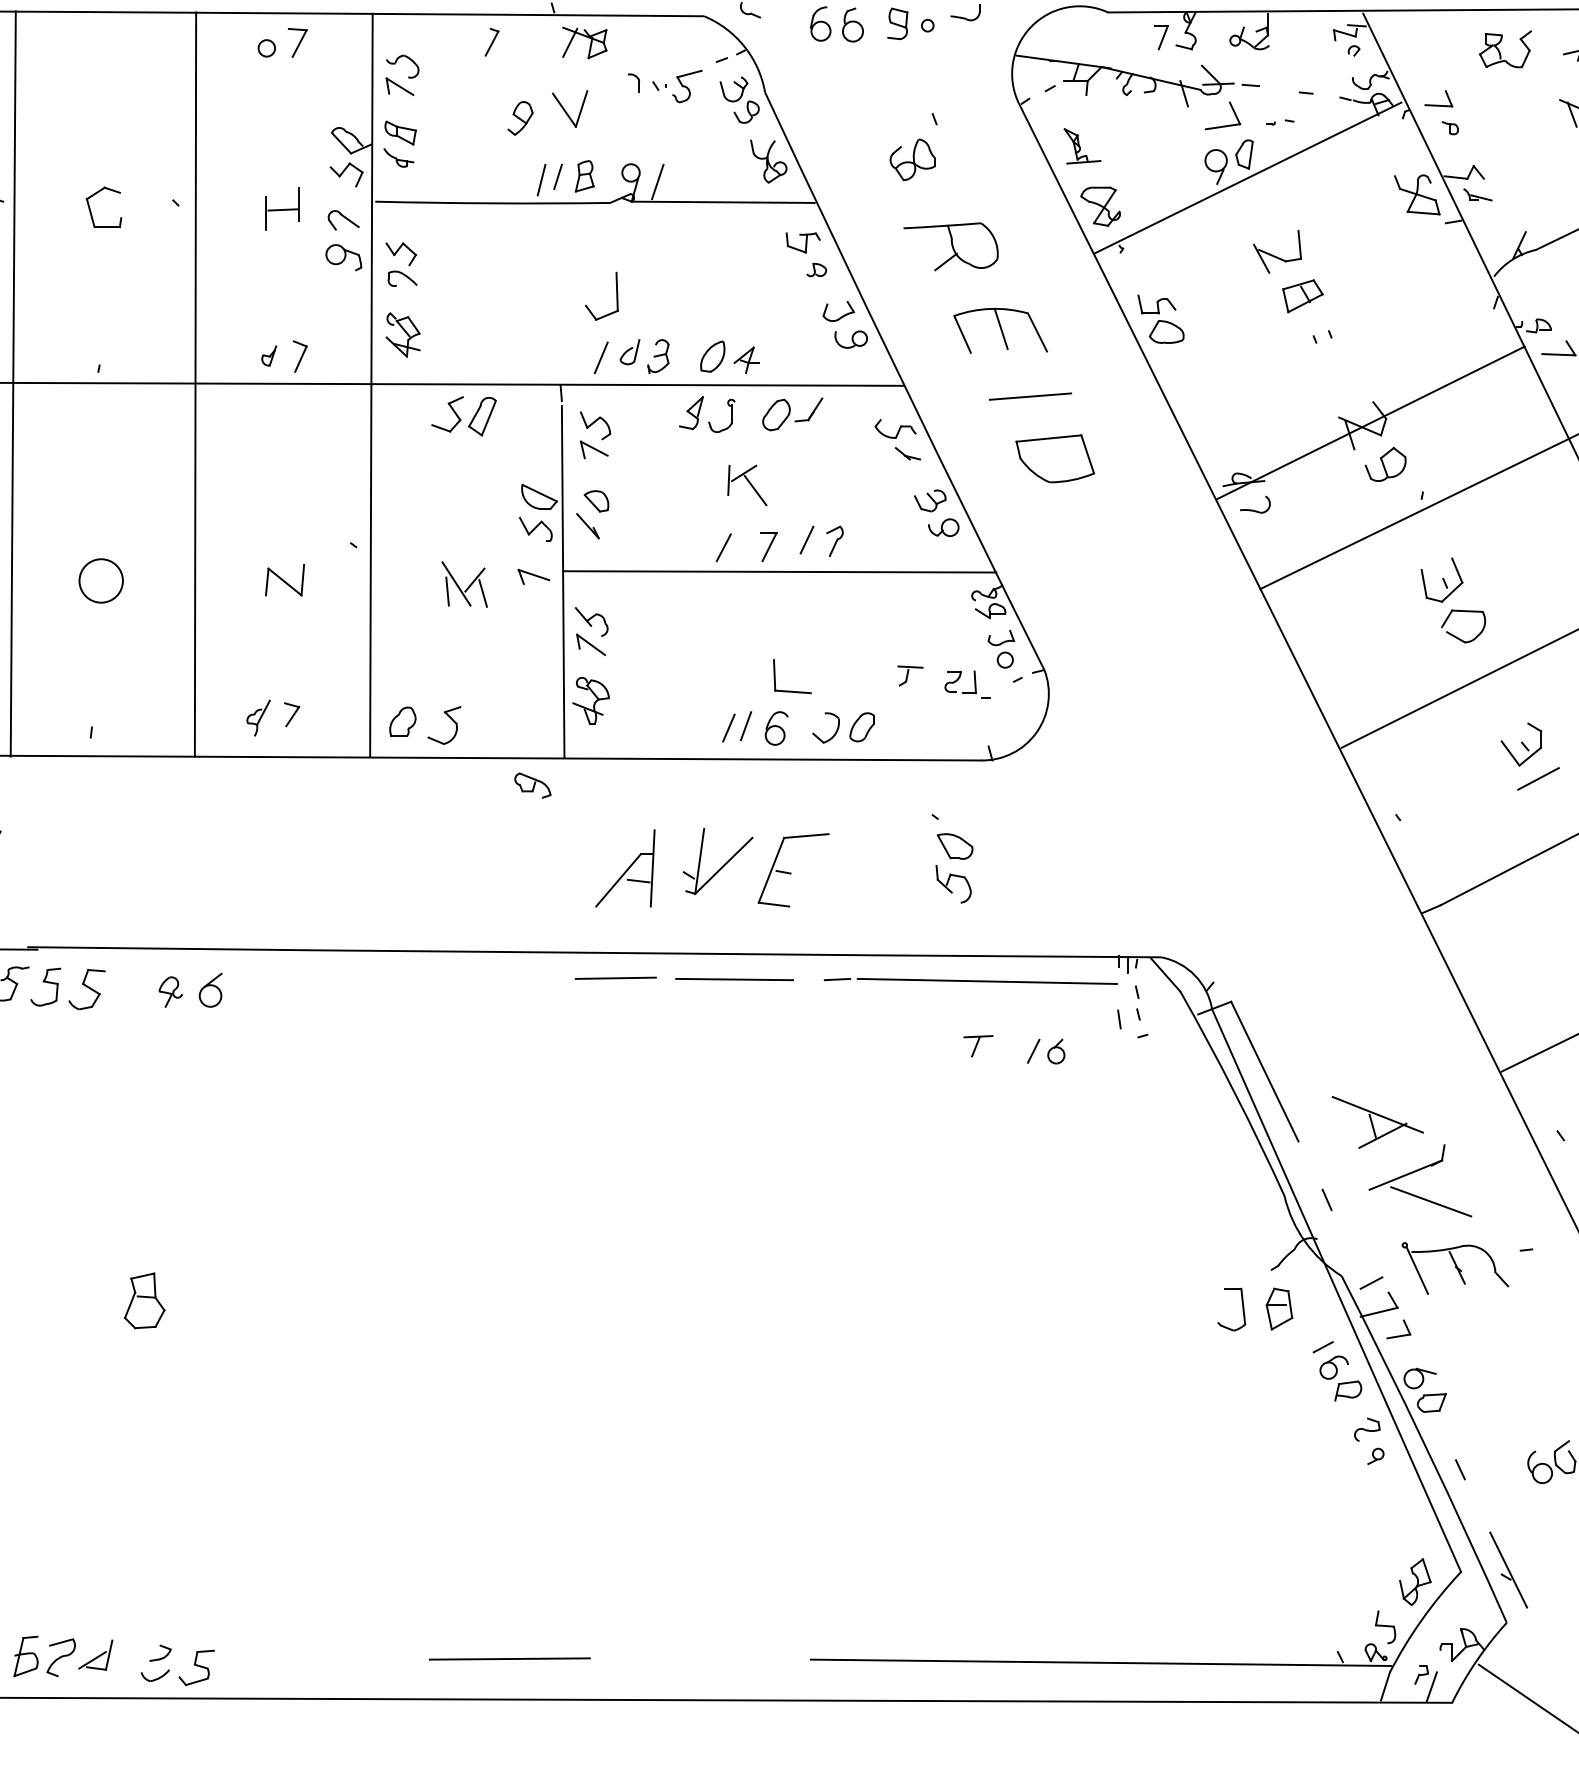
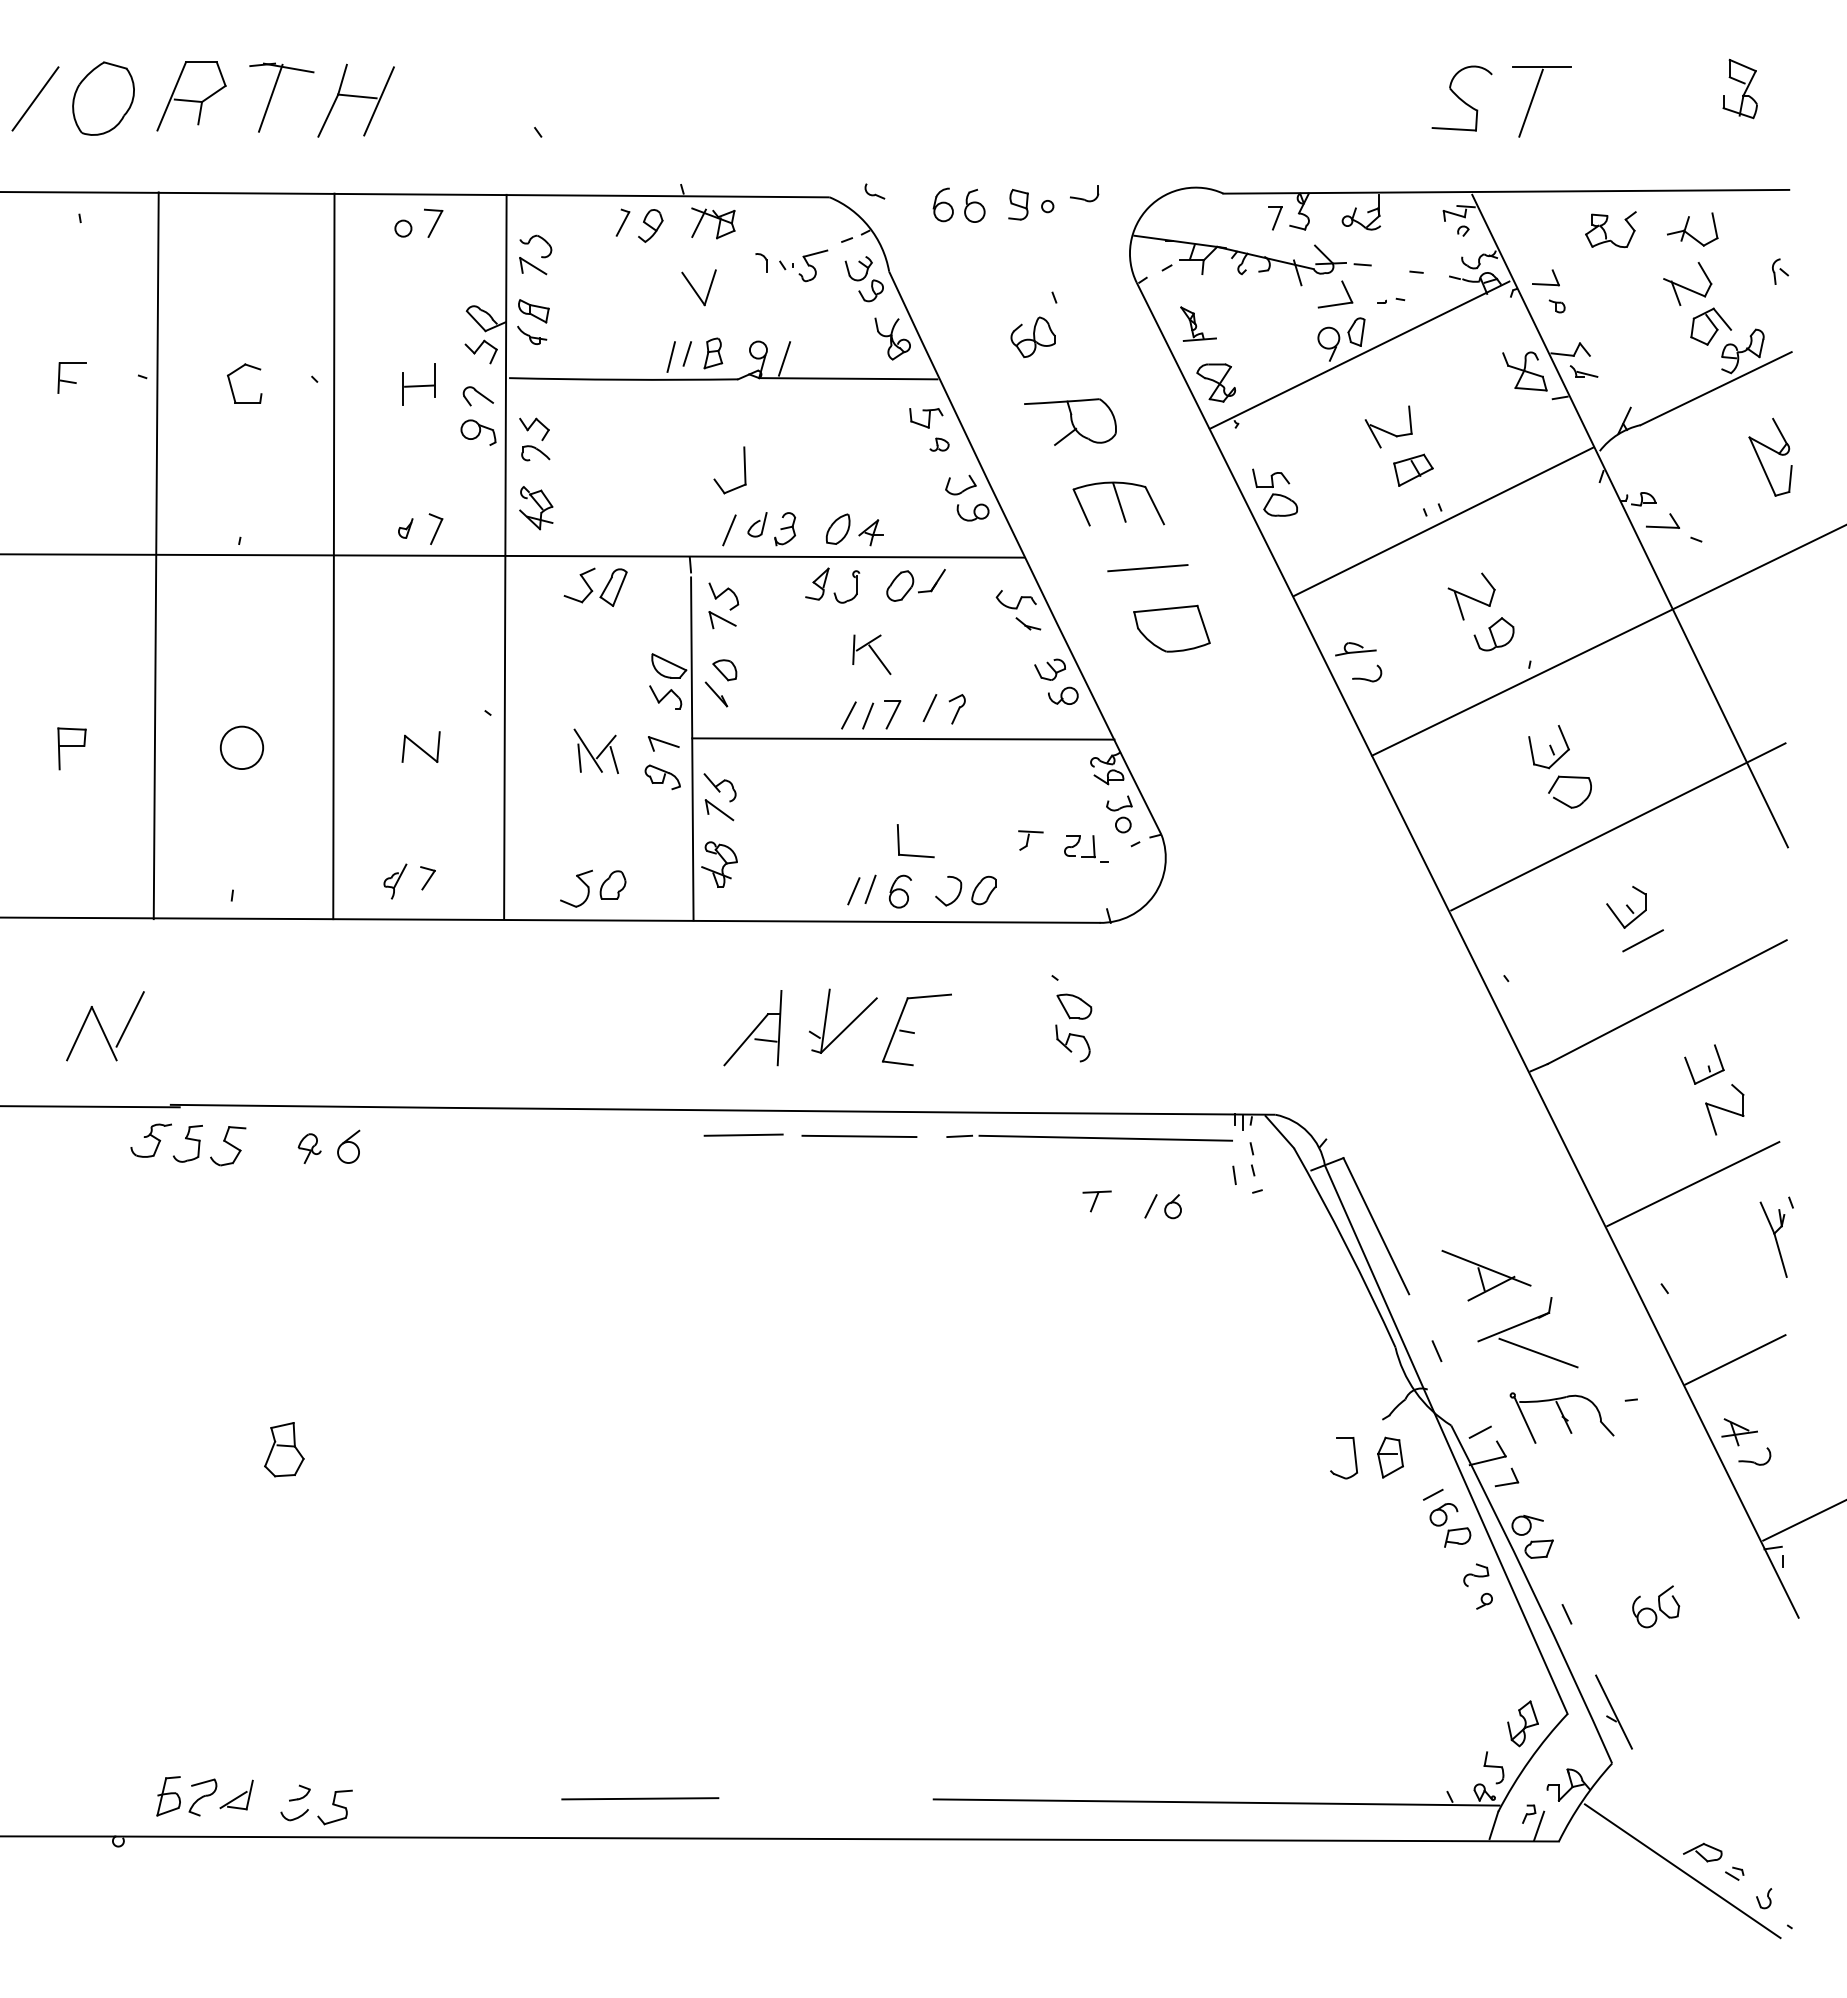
part: (520, 117) -> (650, 225), moved
line: (1370, 422) -> (1443, 521), moved
line: (743, 547) -> (868, 715), added
part: (402, 721) -> (612, 884), moved
part: (532, 785) -> (662, 777), moved

